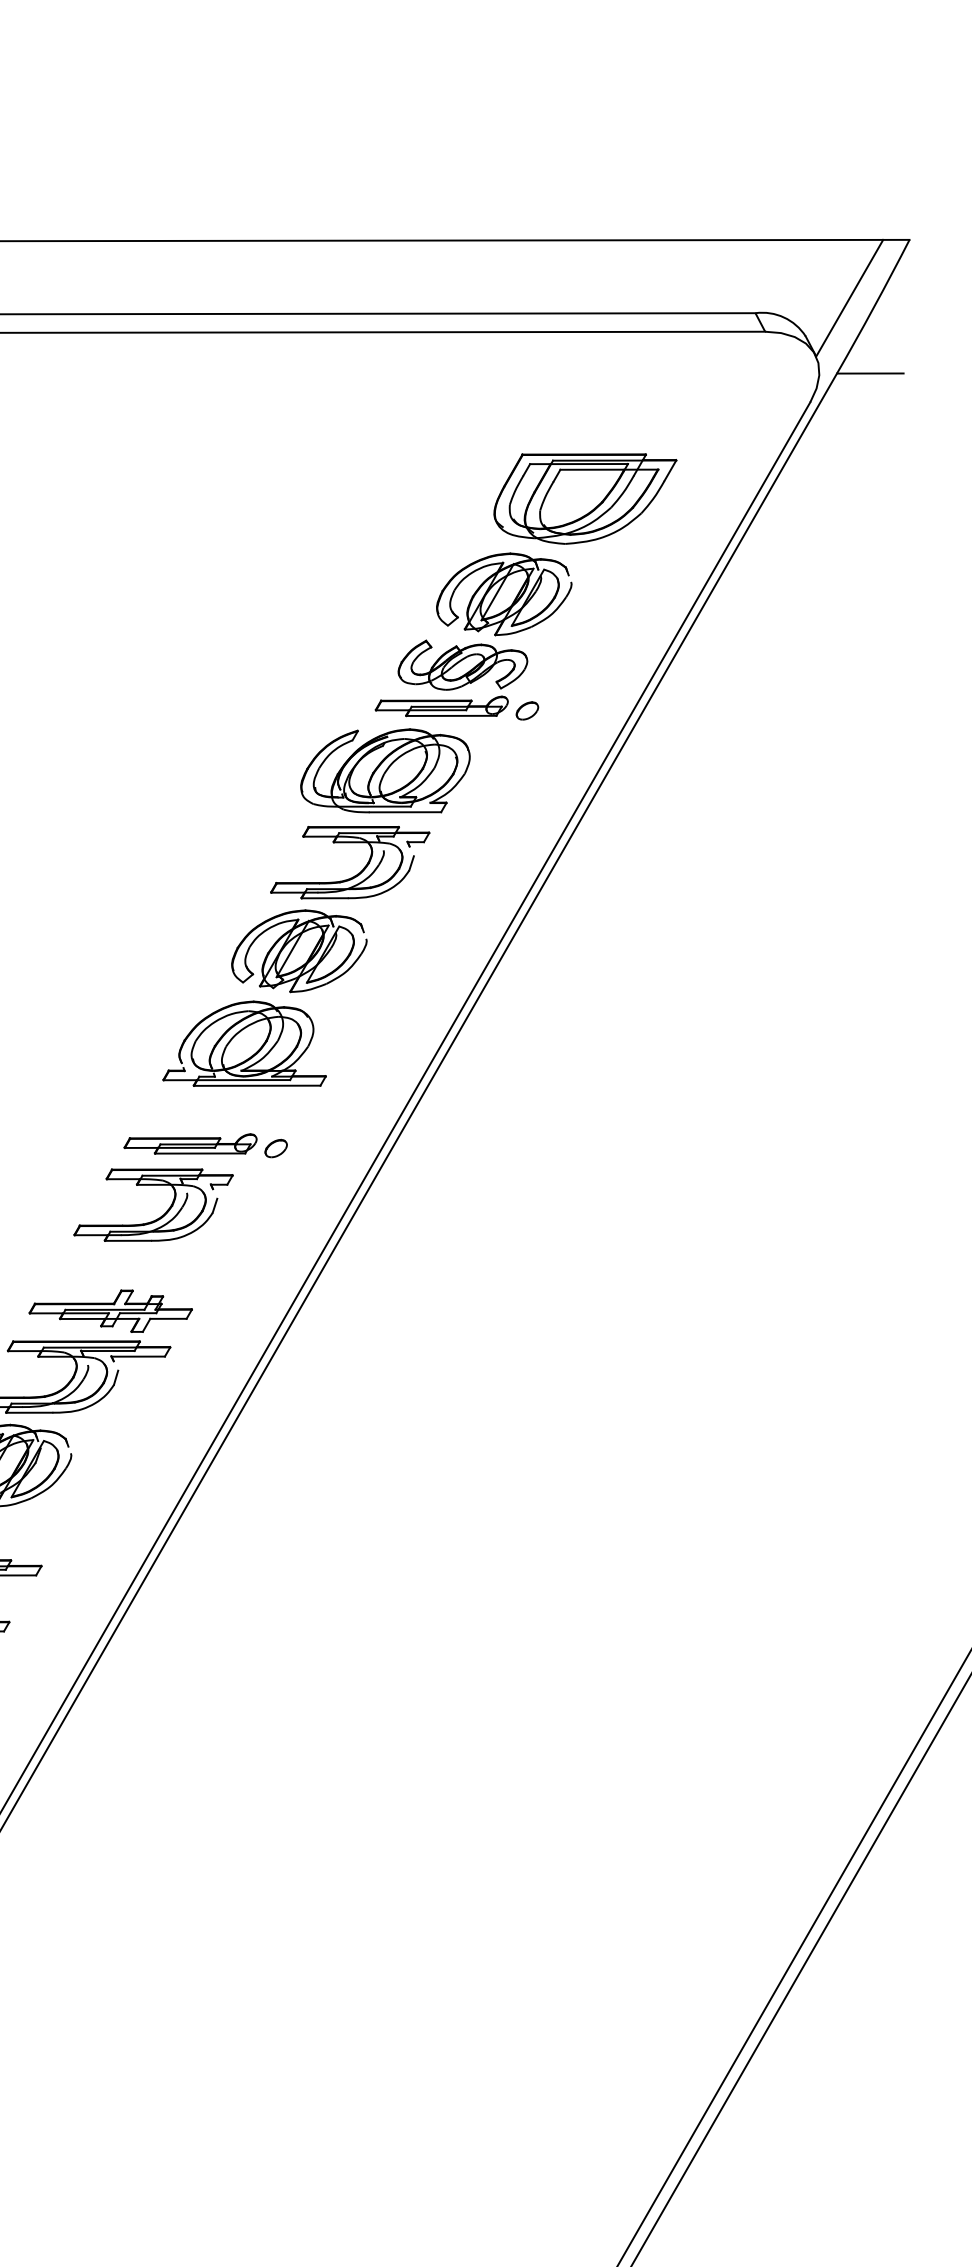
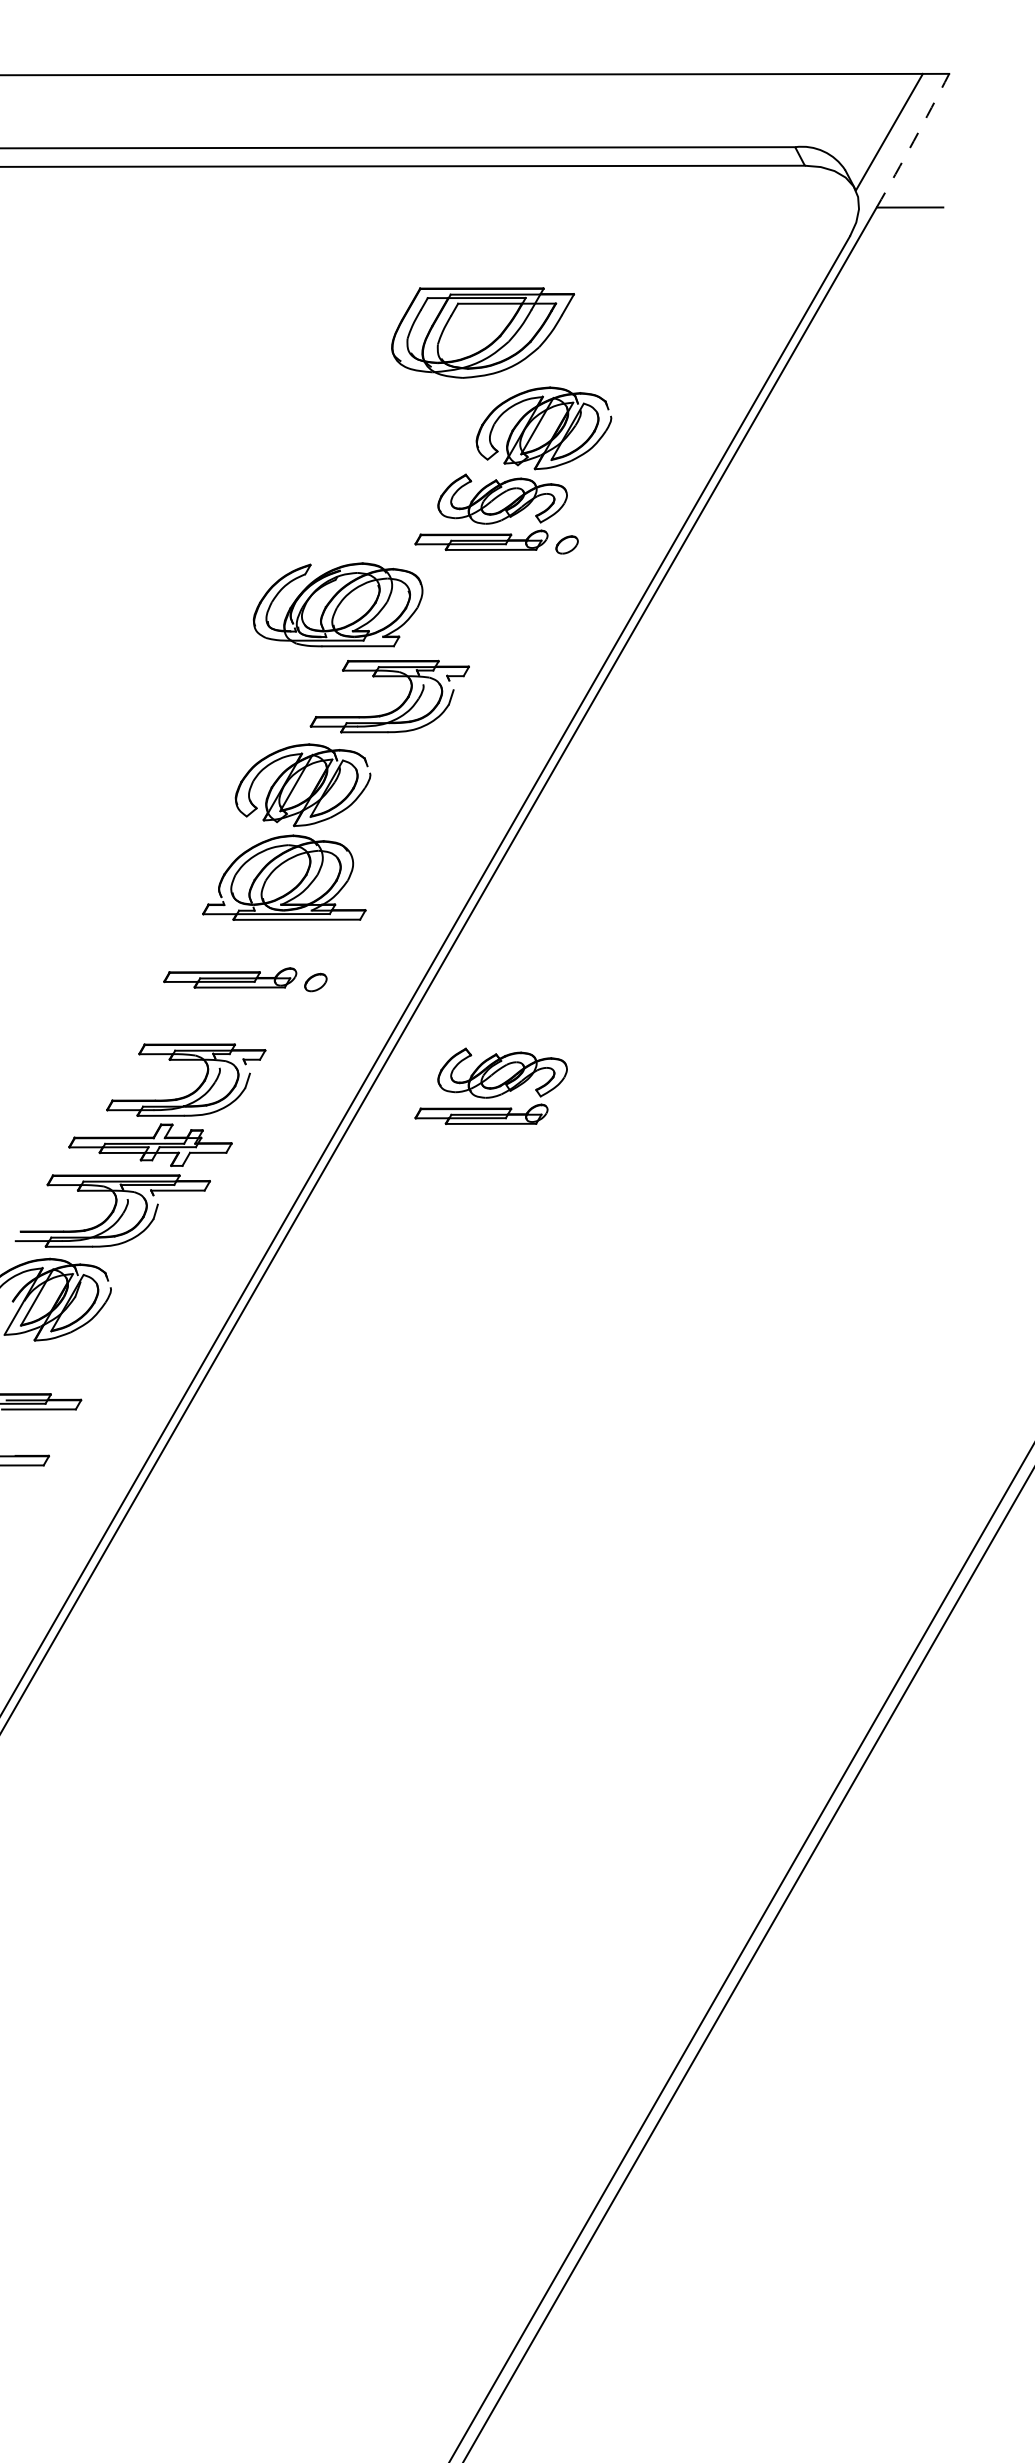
arc: (873, 307) -> (913, 141), solid -> dashed
part: (585, 498) -> (483, 332), moved
part: (384, 770) -> (337, 604), moved
part: (298, 951) -> (302, 785), moved
part: (163, 1213) -> (196, 1088), moved
part: (450, 1251) -> (490, 1085), added

